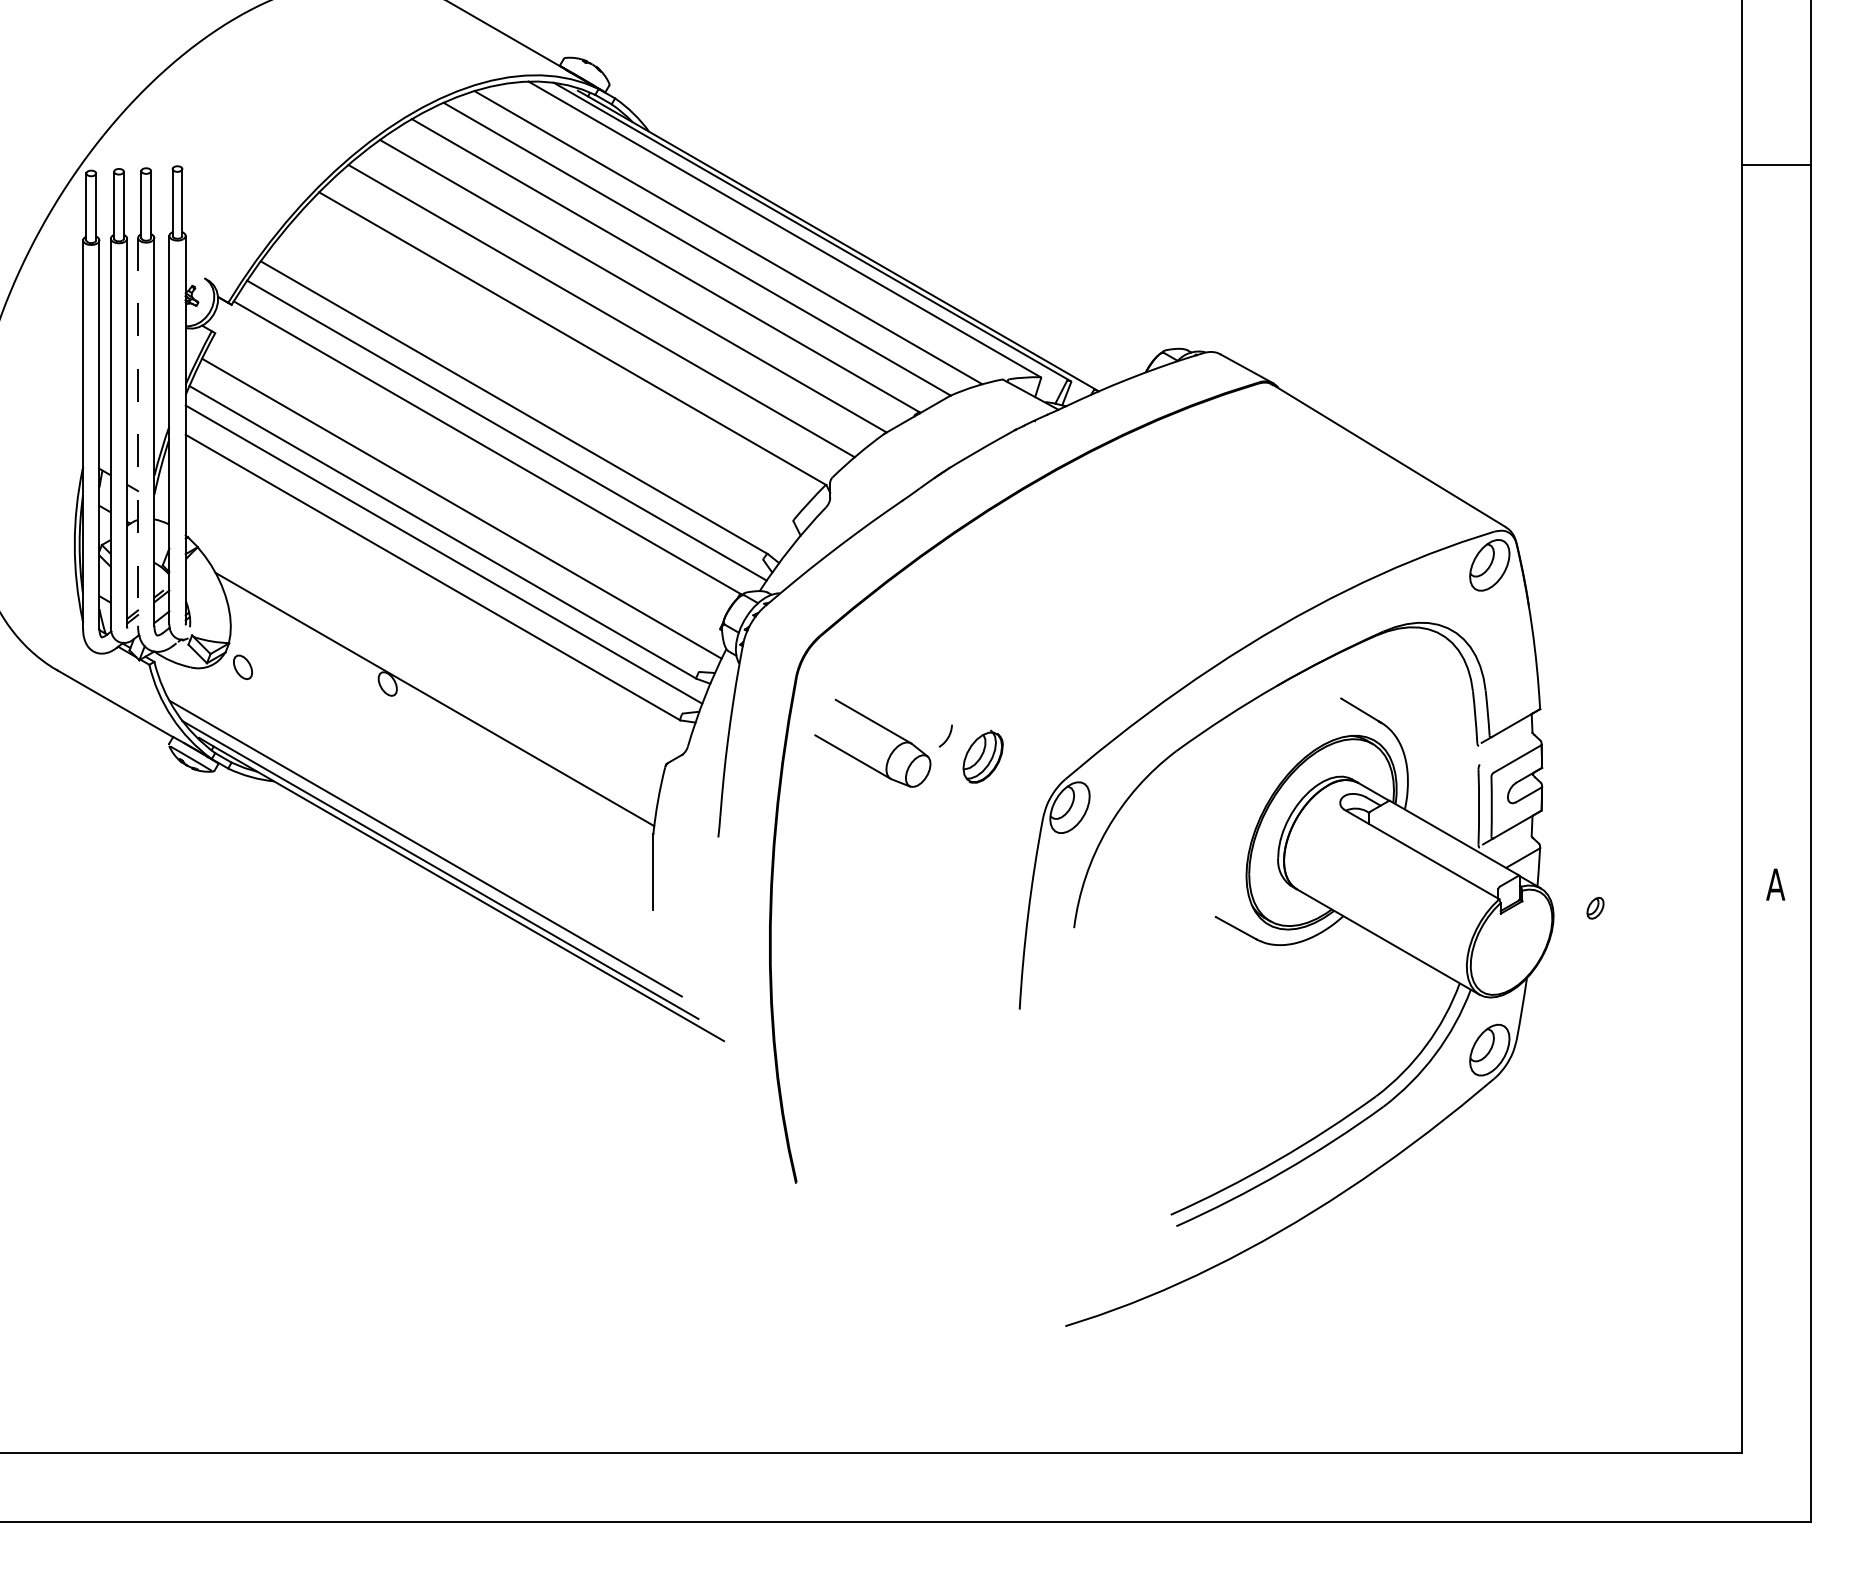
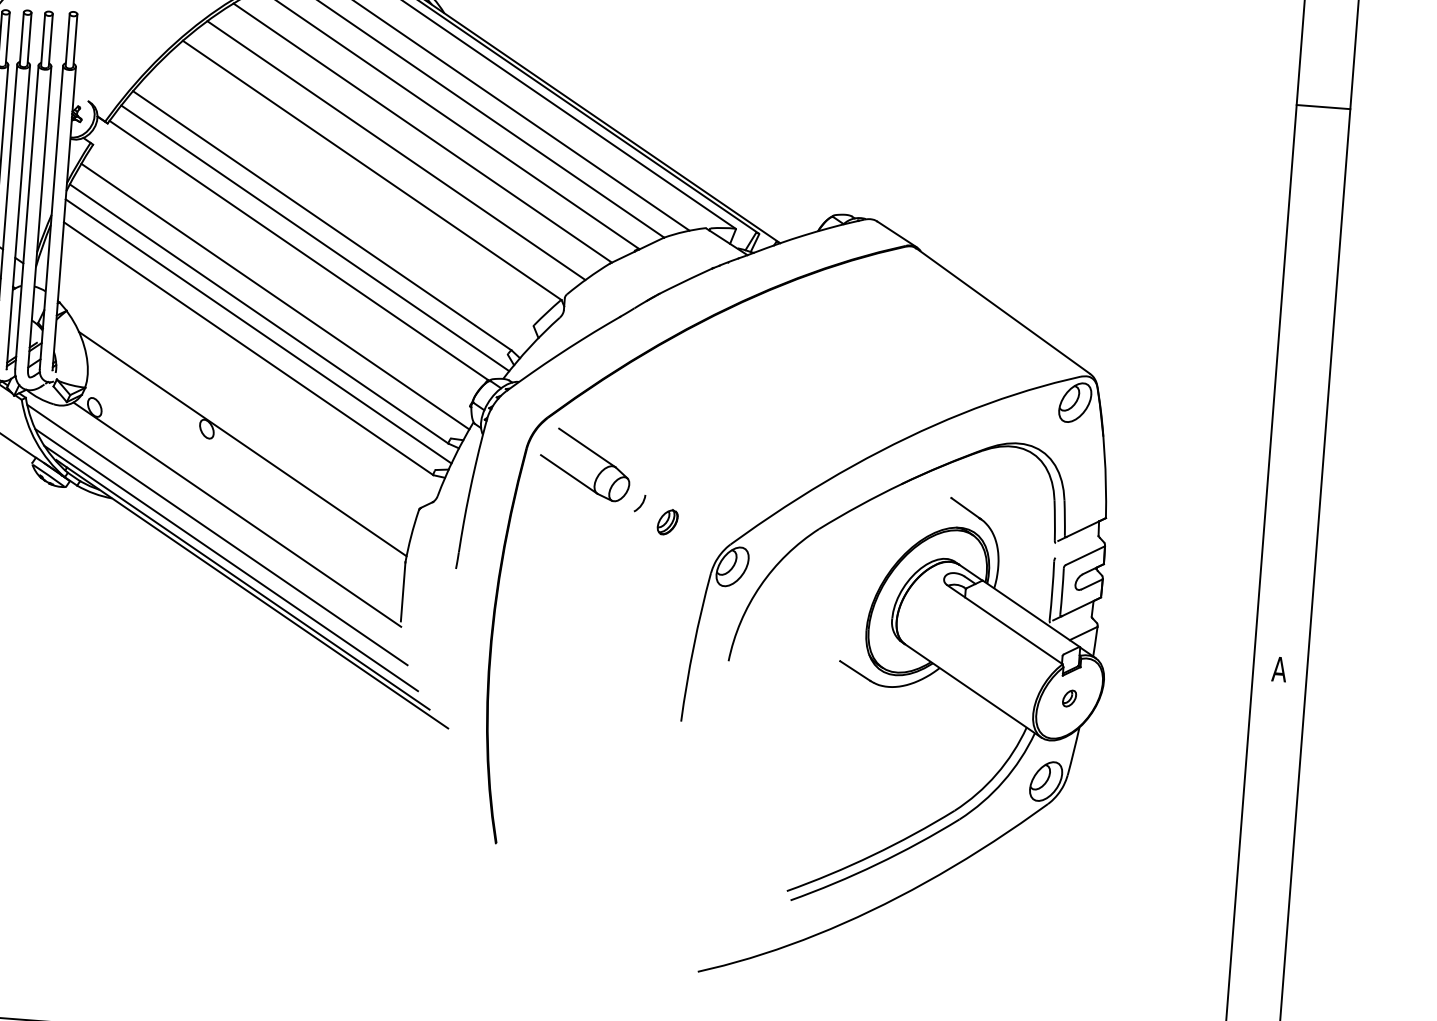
line: (138, 431) -> (27, 216), dashed -> solid
part: (879, 726) -> (591, 452), moved
part: (982, 757) -> (667, 522), size x0.62
line: (434, 789) -> (237, 514), added
line: (411, 817) -> (217, 534), added
part: (1595, 907) -> (1069, 697), moved

